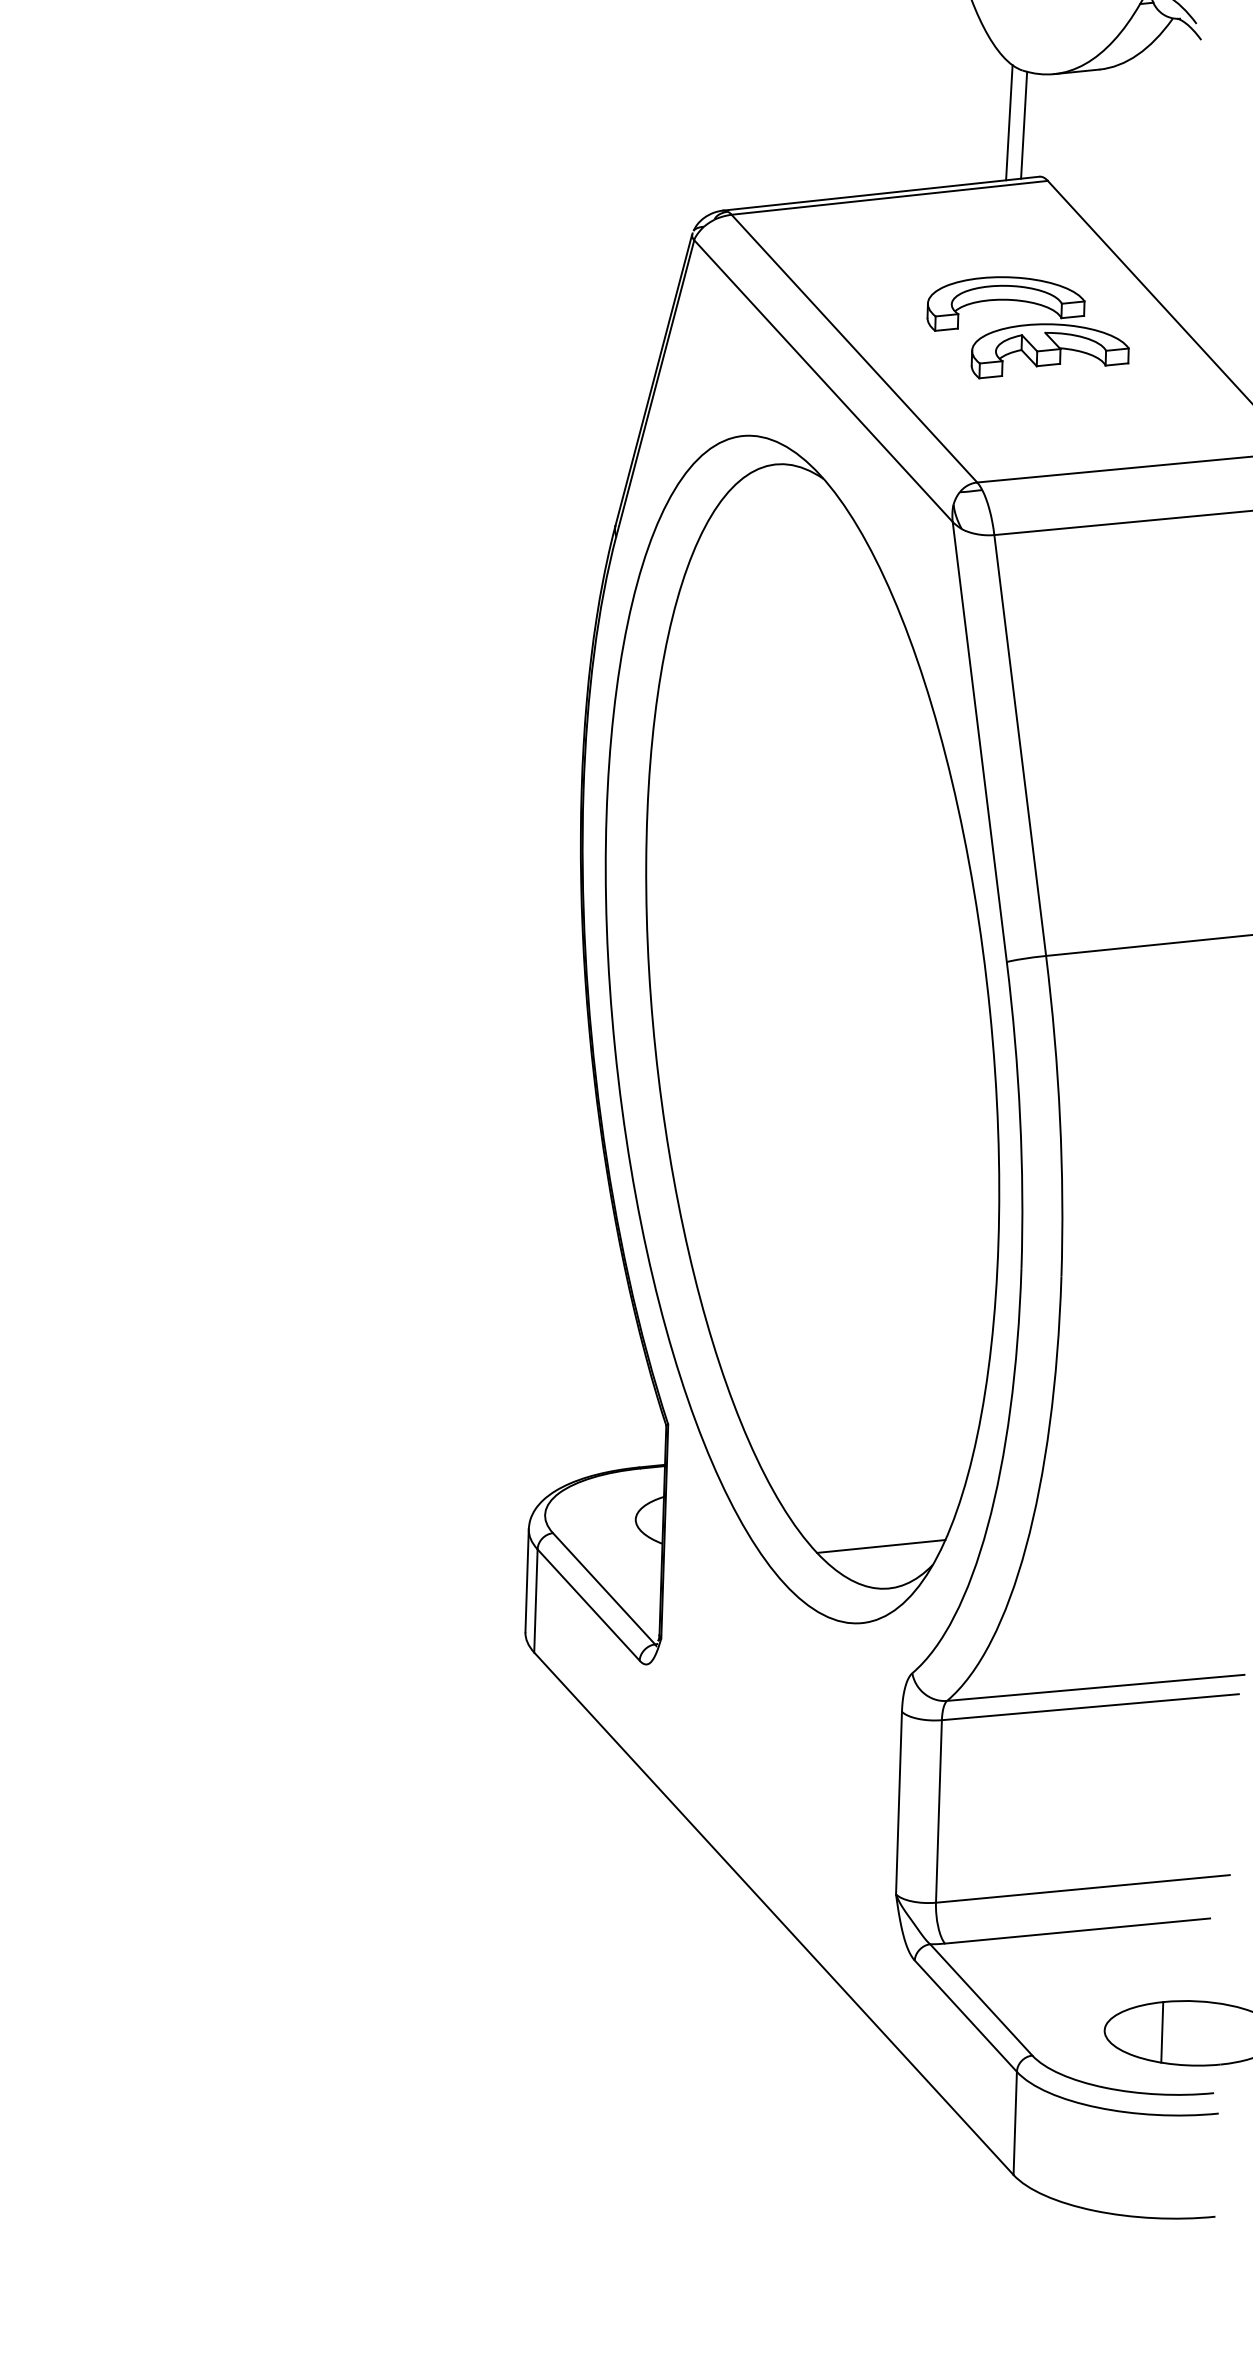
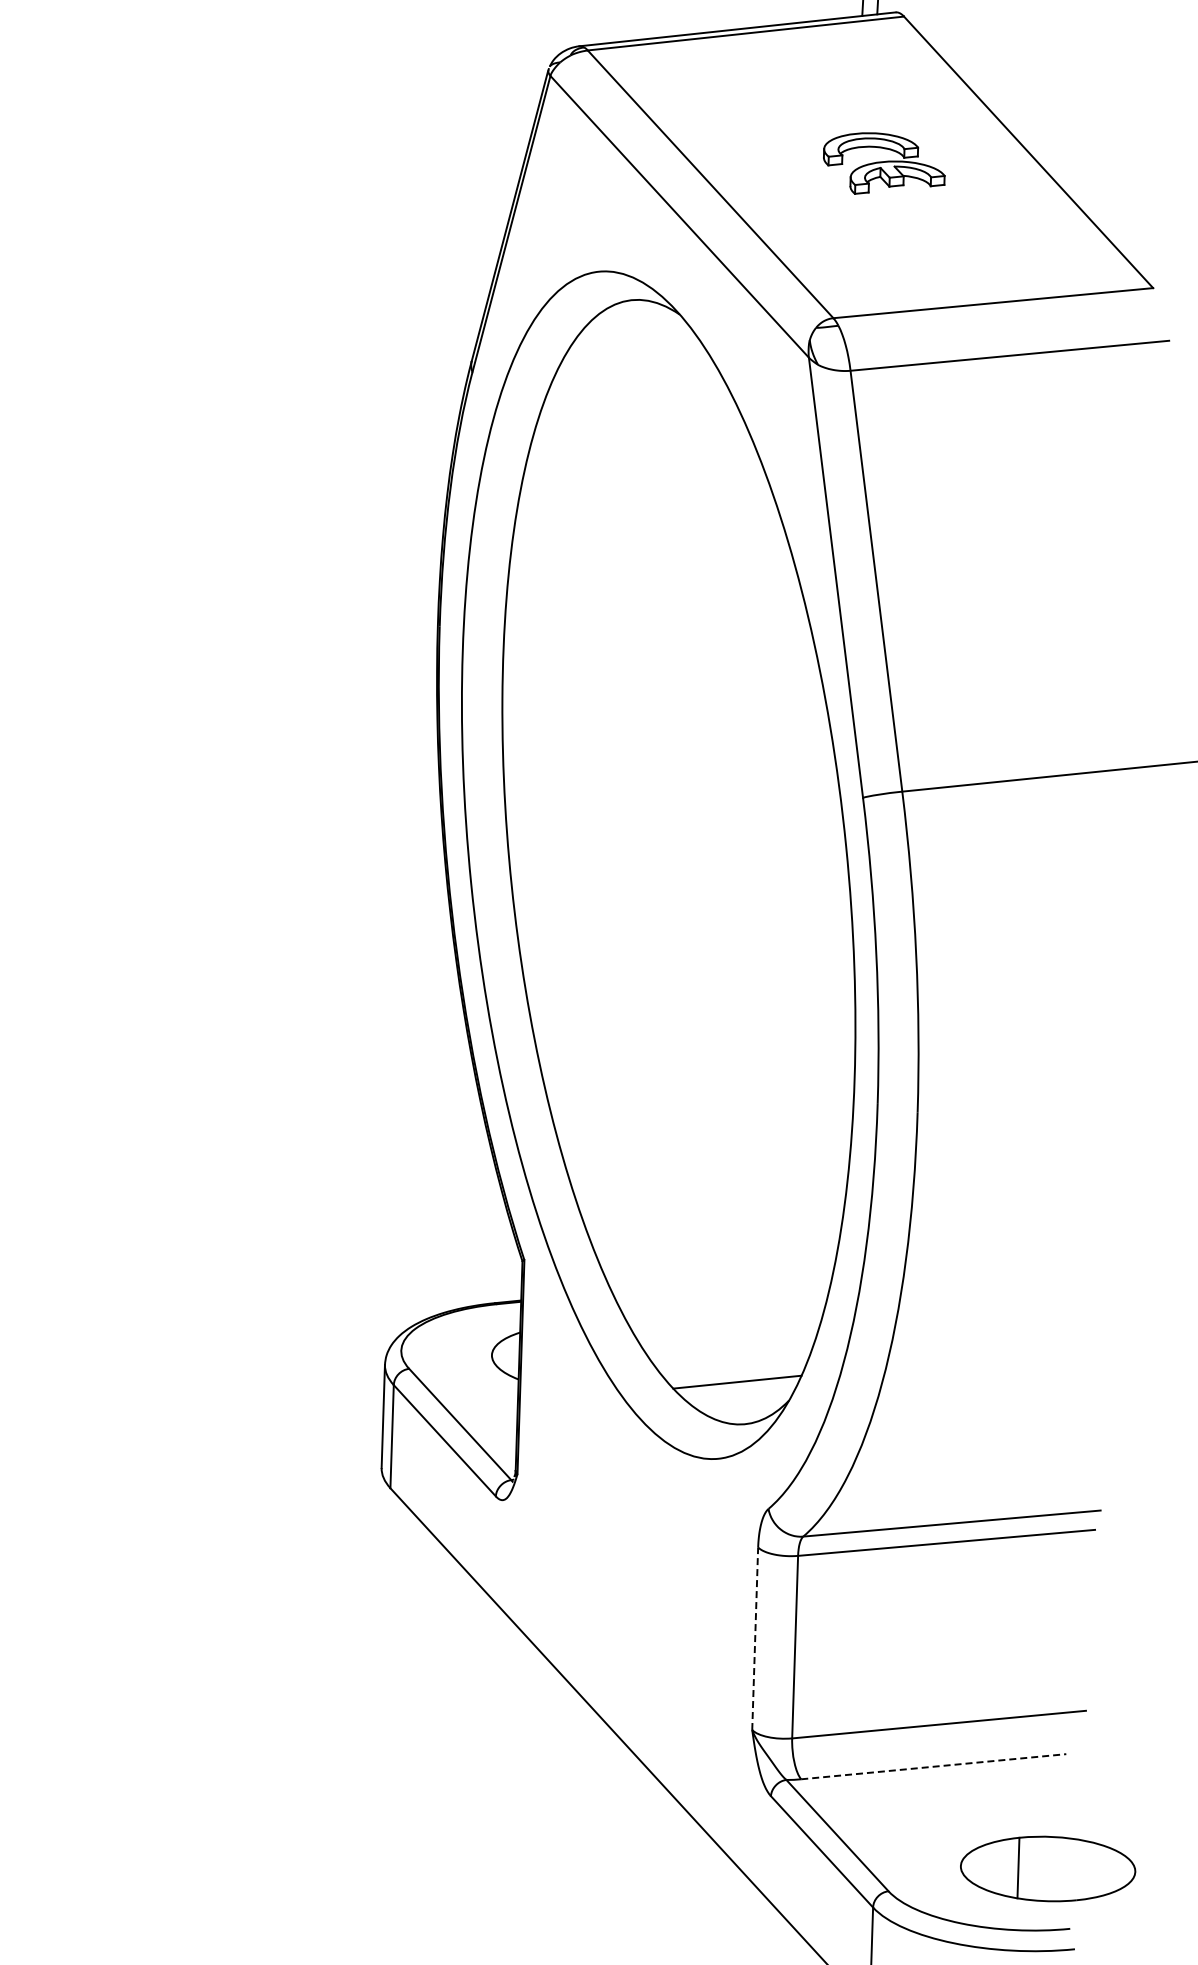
part: (1027, 327) -> (883, 163), size x0.6
line: (899, 1802) -> (755, 1638), solid -> dashed
line: (1078, 1930) -> (934, 1766), solid -> dashed

